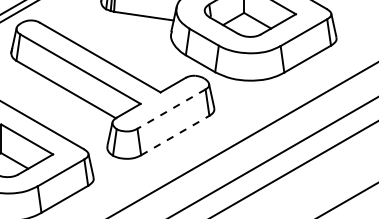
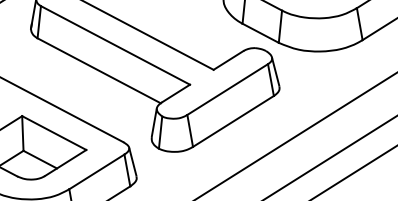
line: (171, 109) -> (227, 90), dashed -> solid
line: (175, 135) -> (233, 121), dashed -> solid

